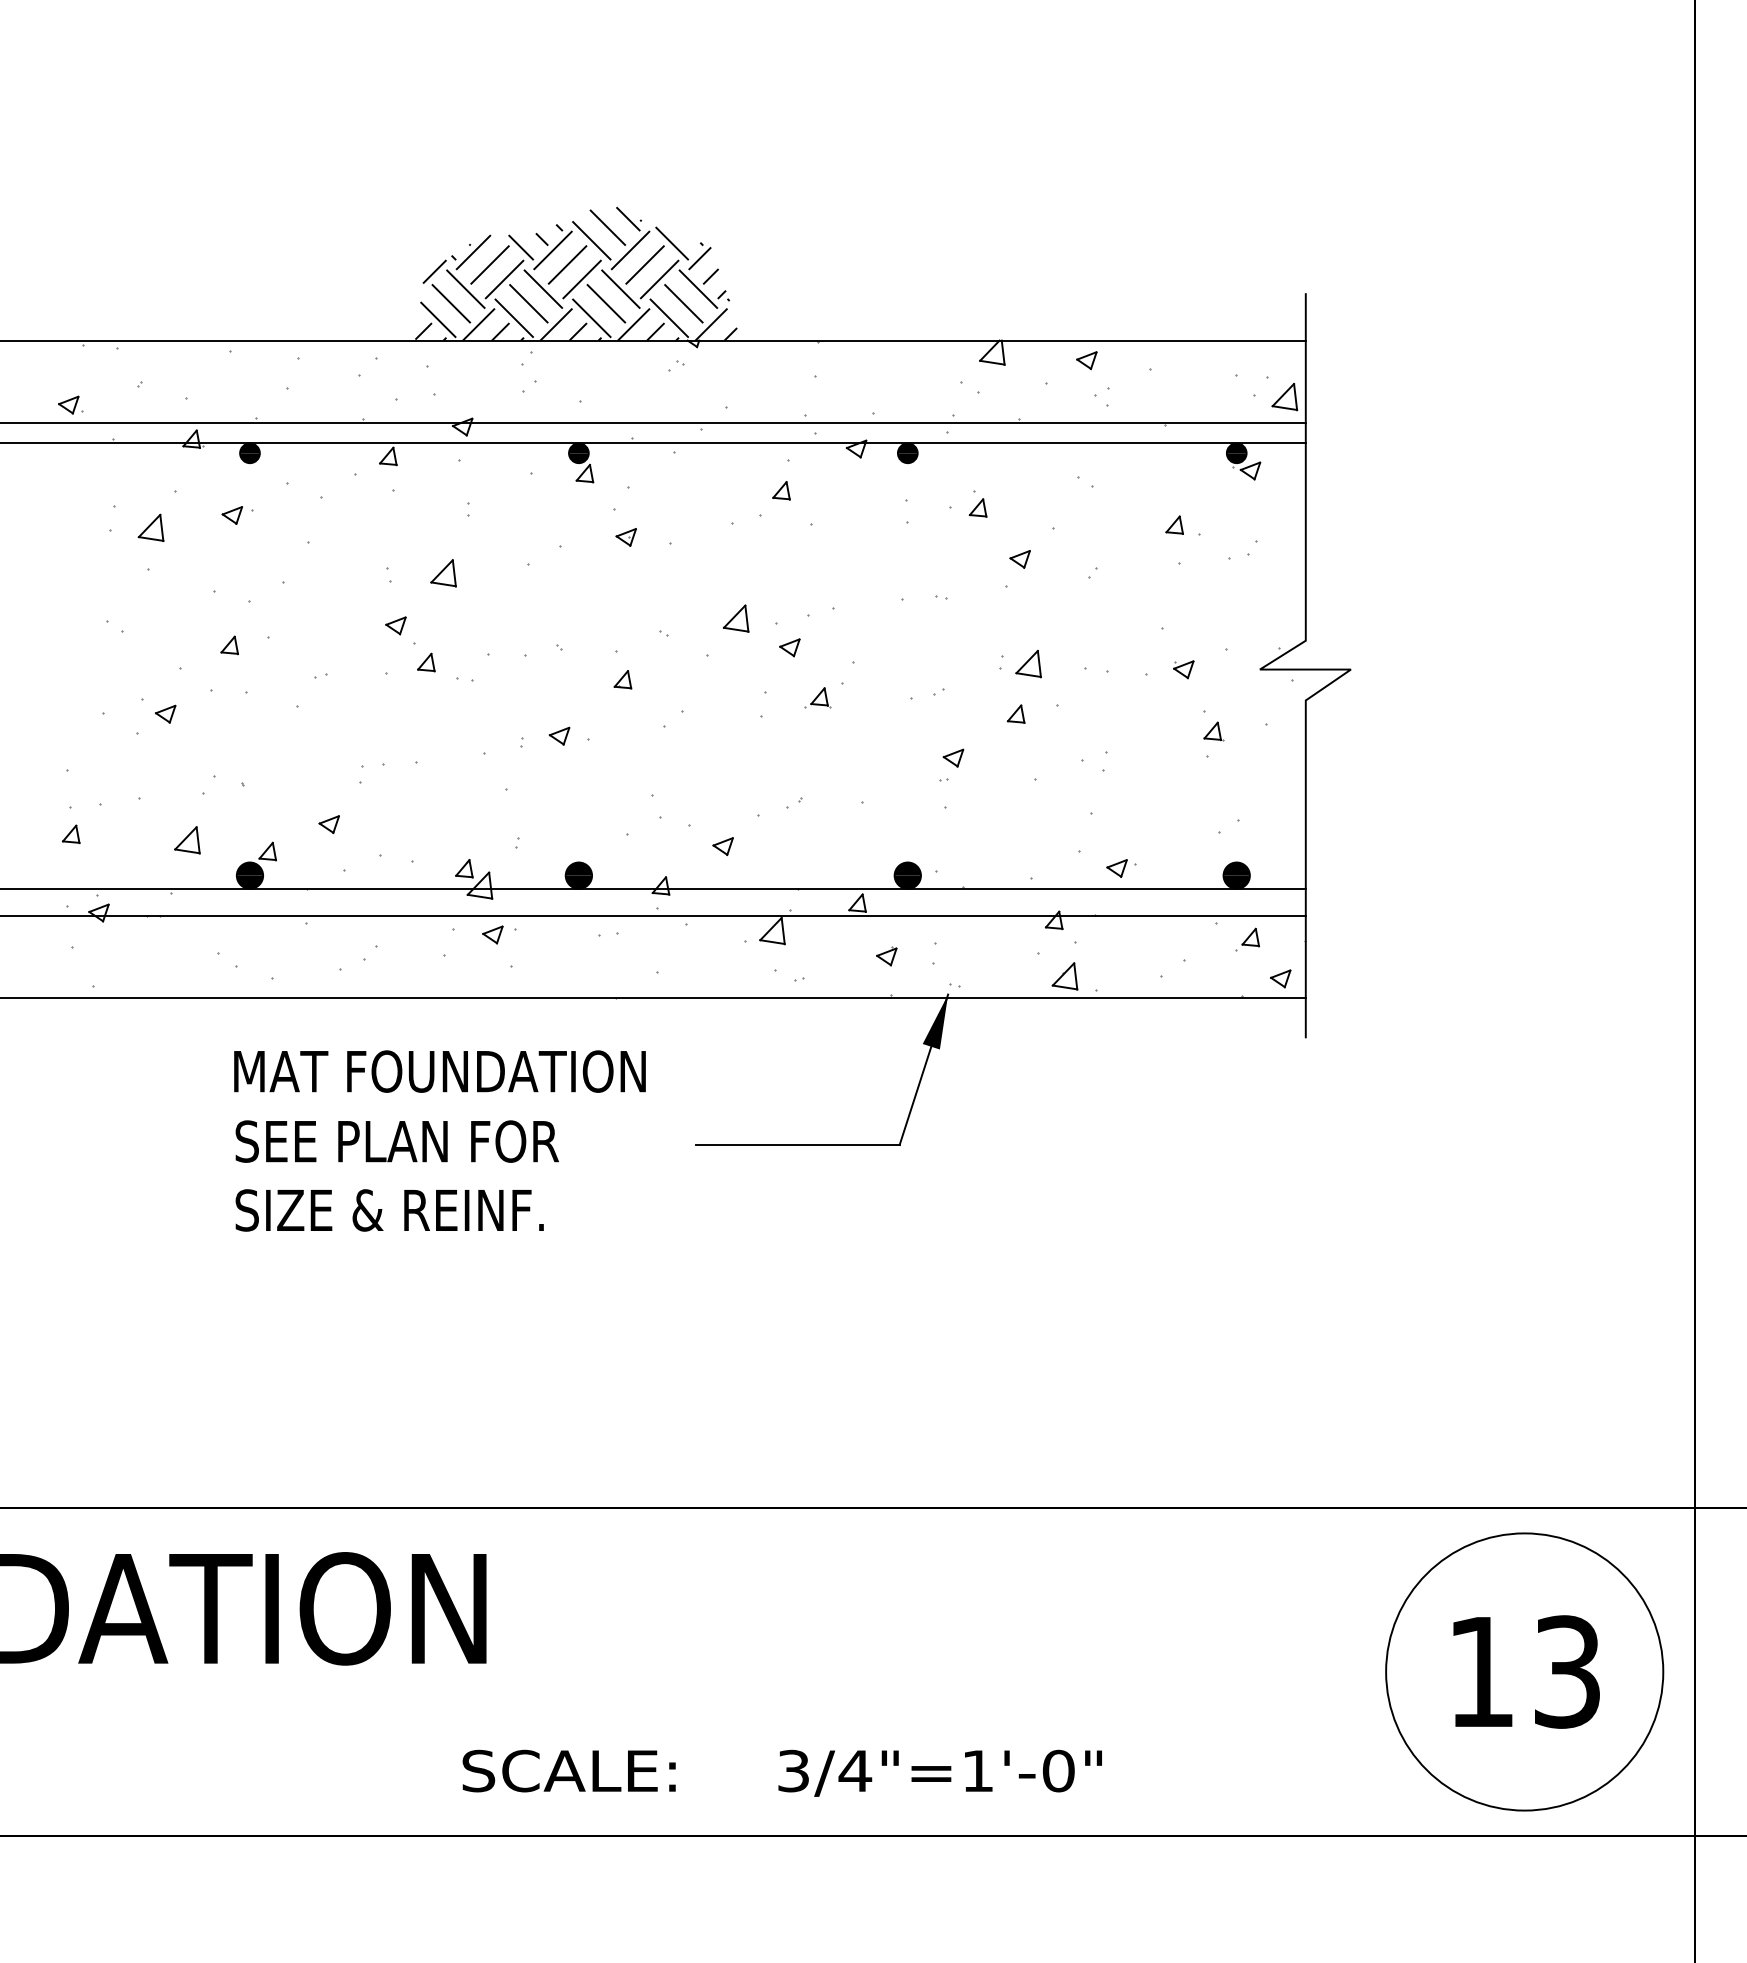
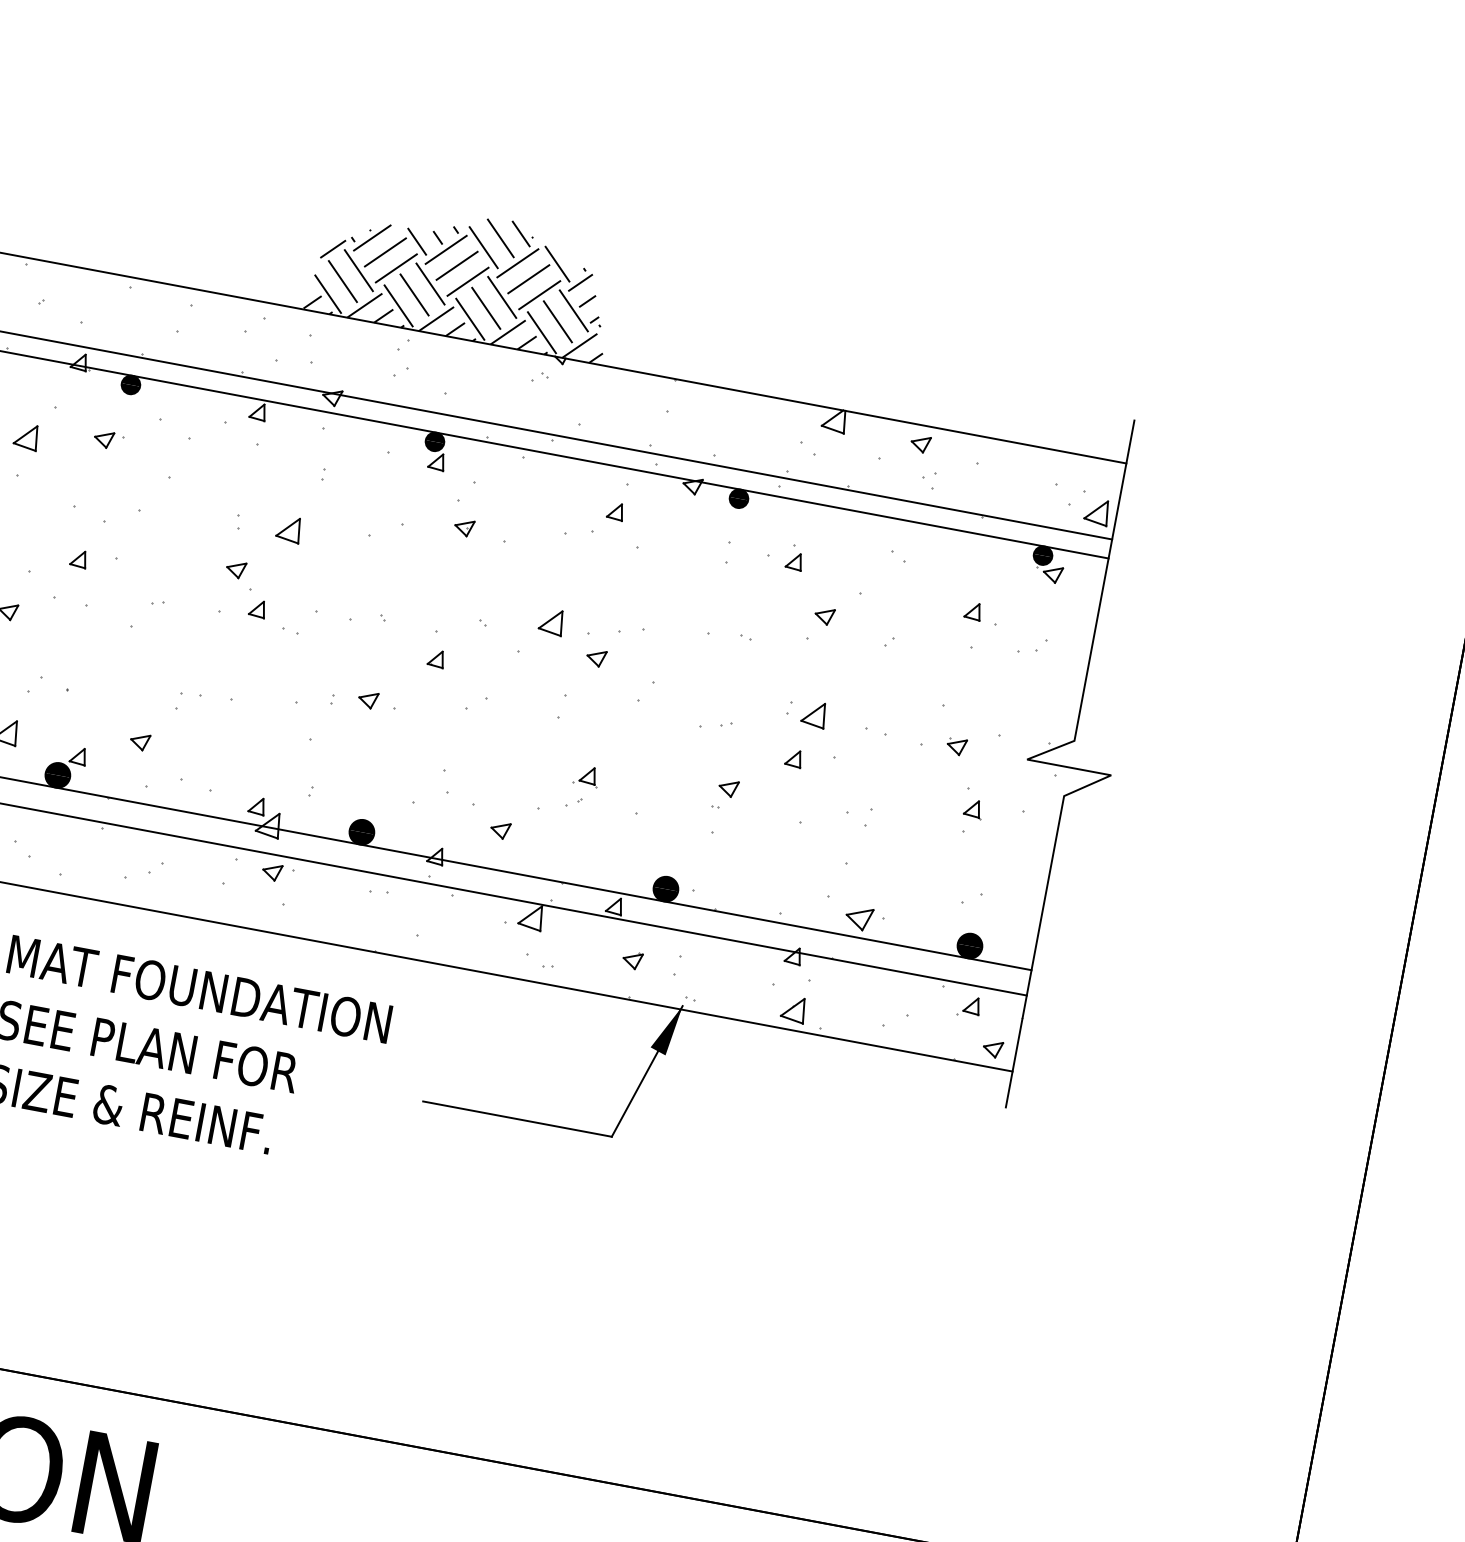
part: (817, 697) -> (586, 775), moved
part: (1121, 868) -> (864, 919), size x1.4

